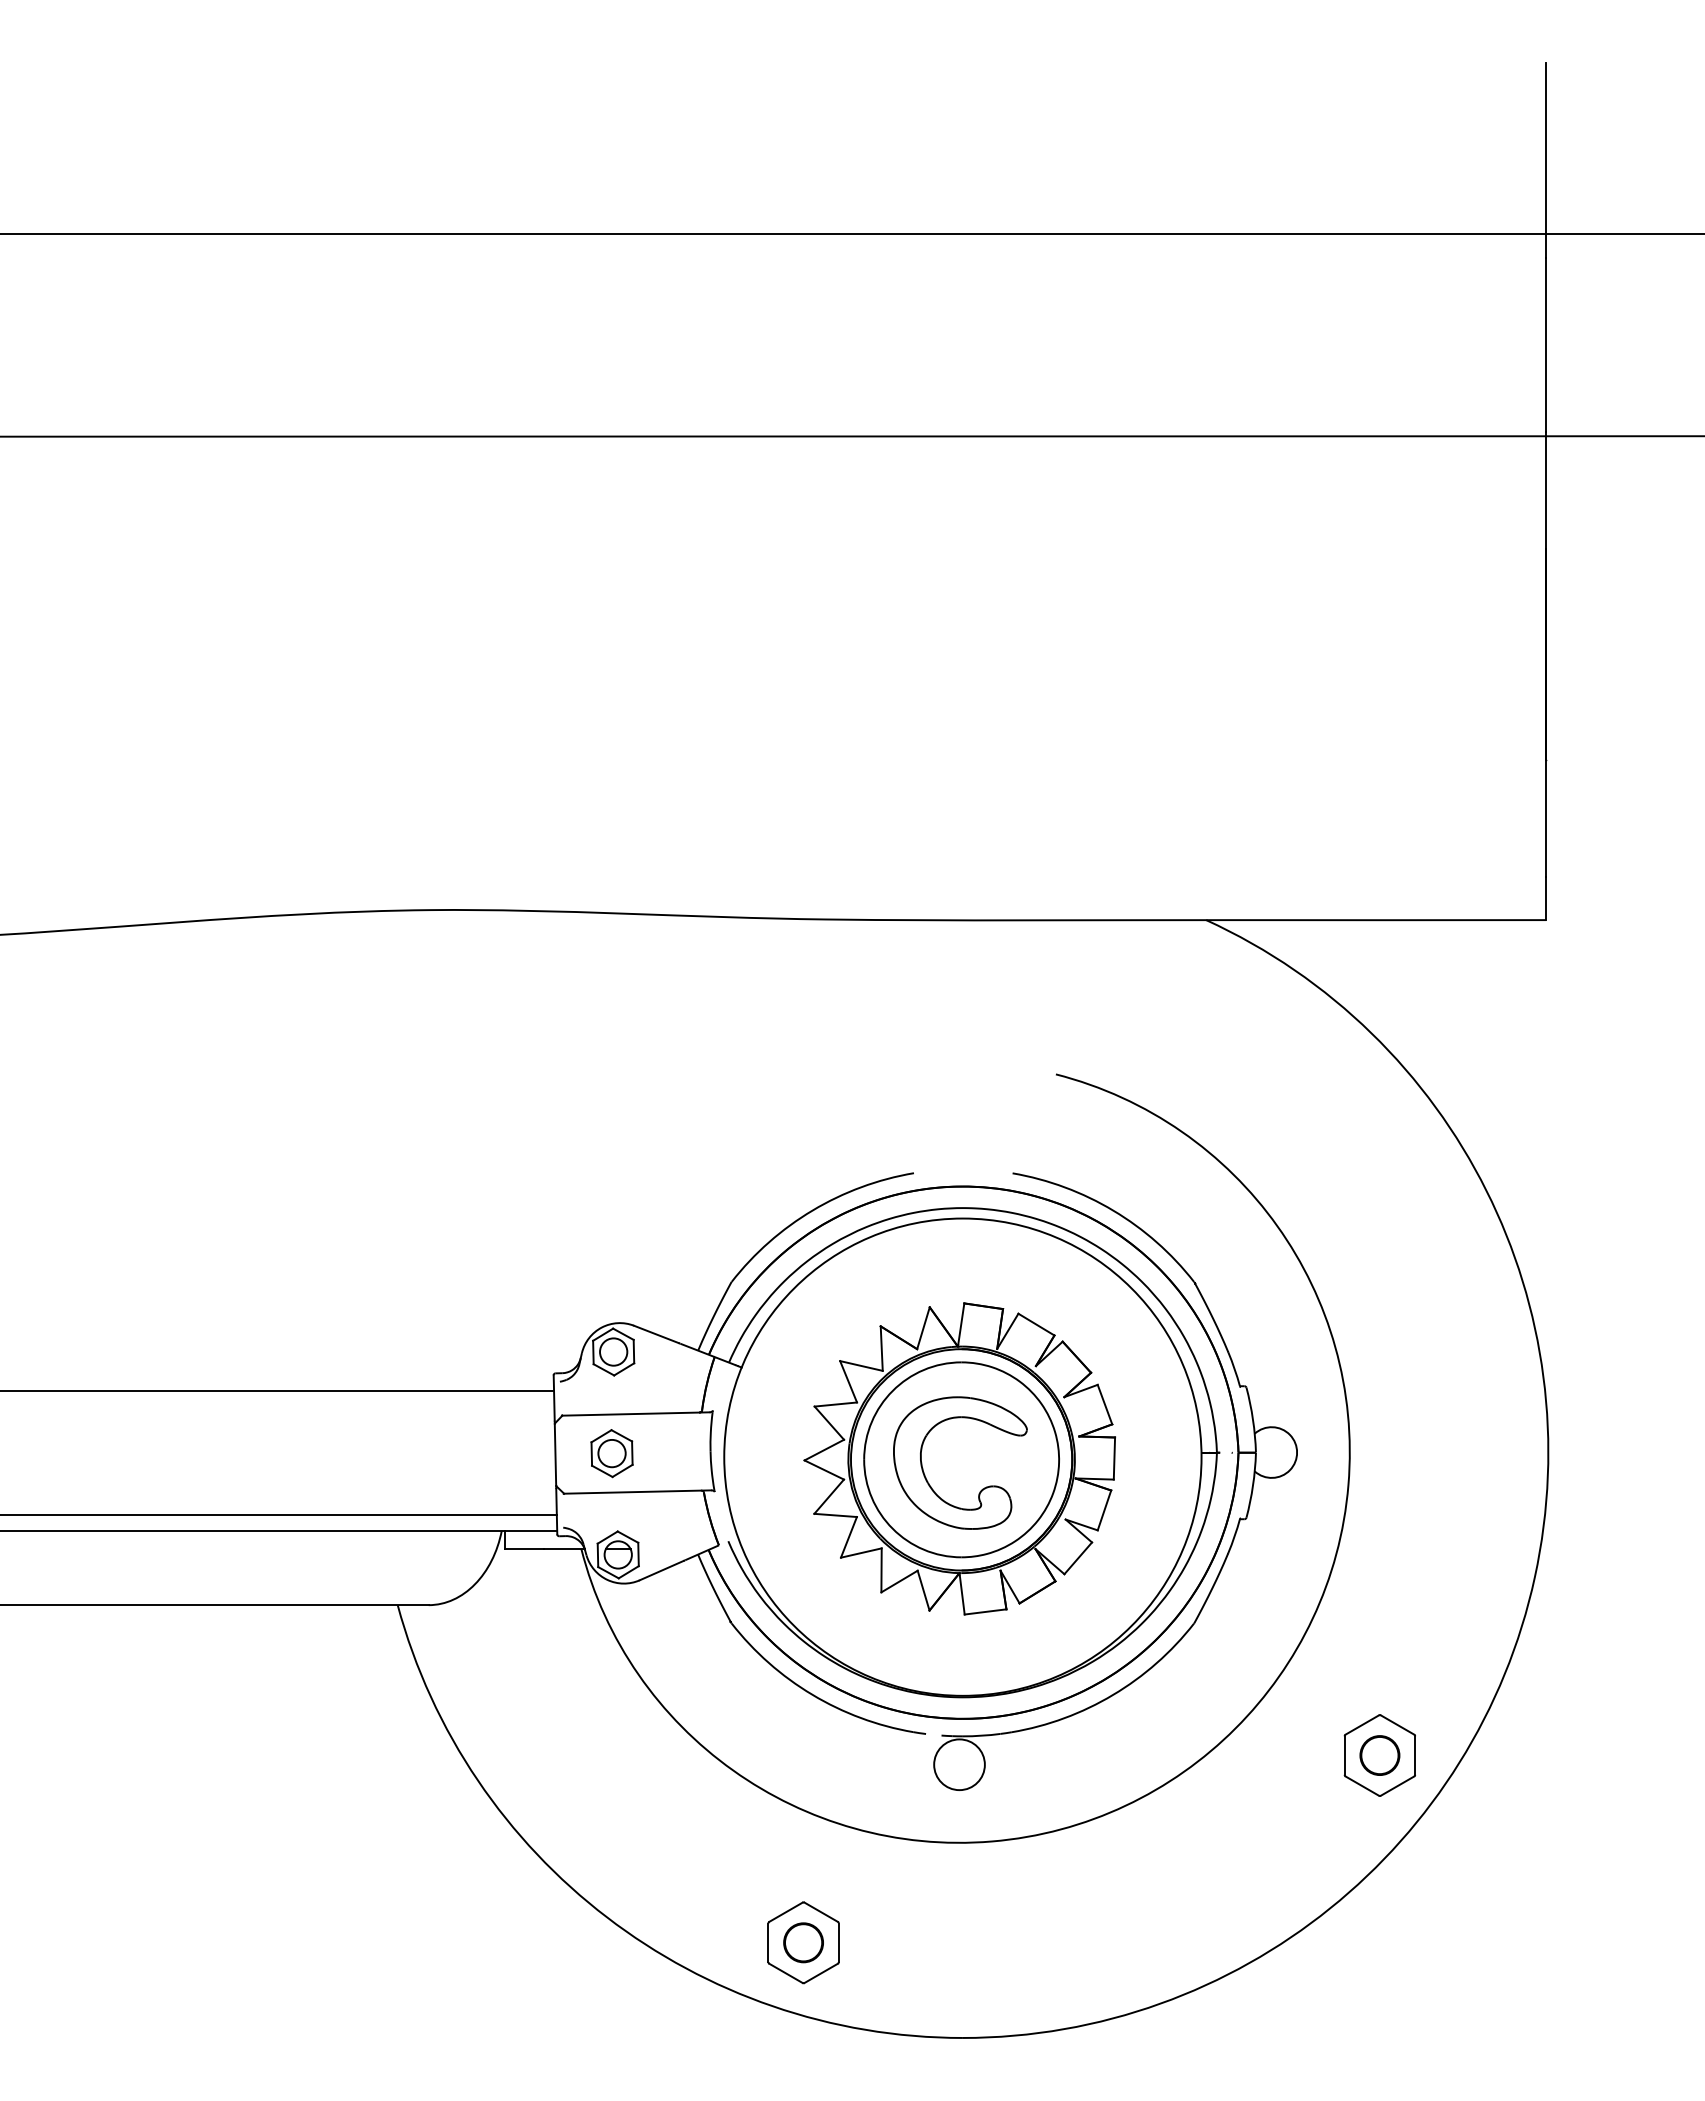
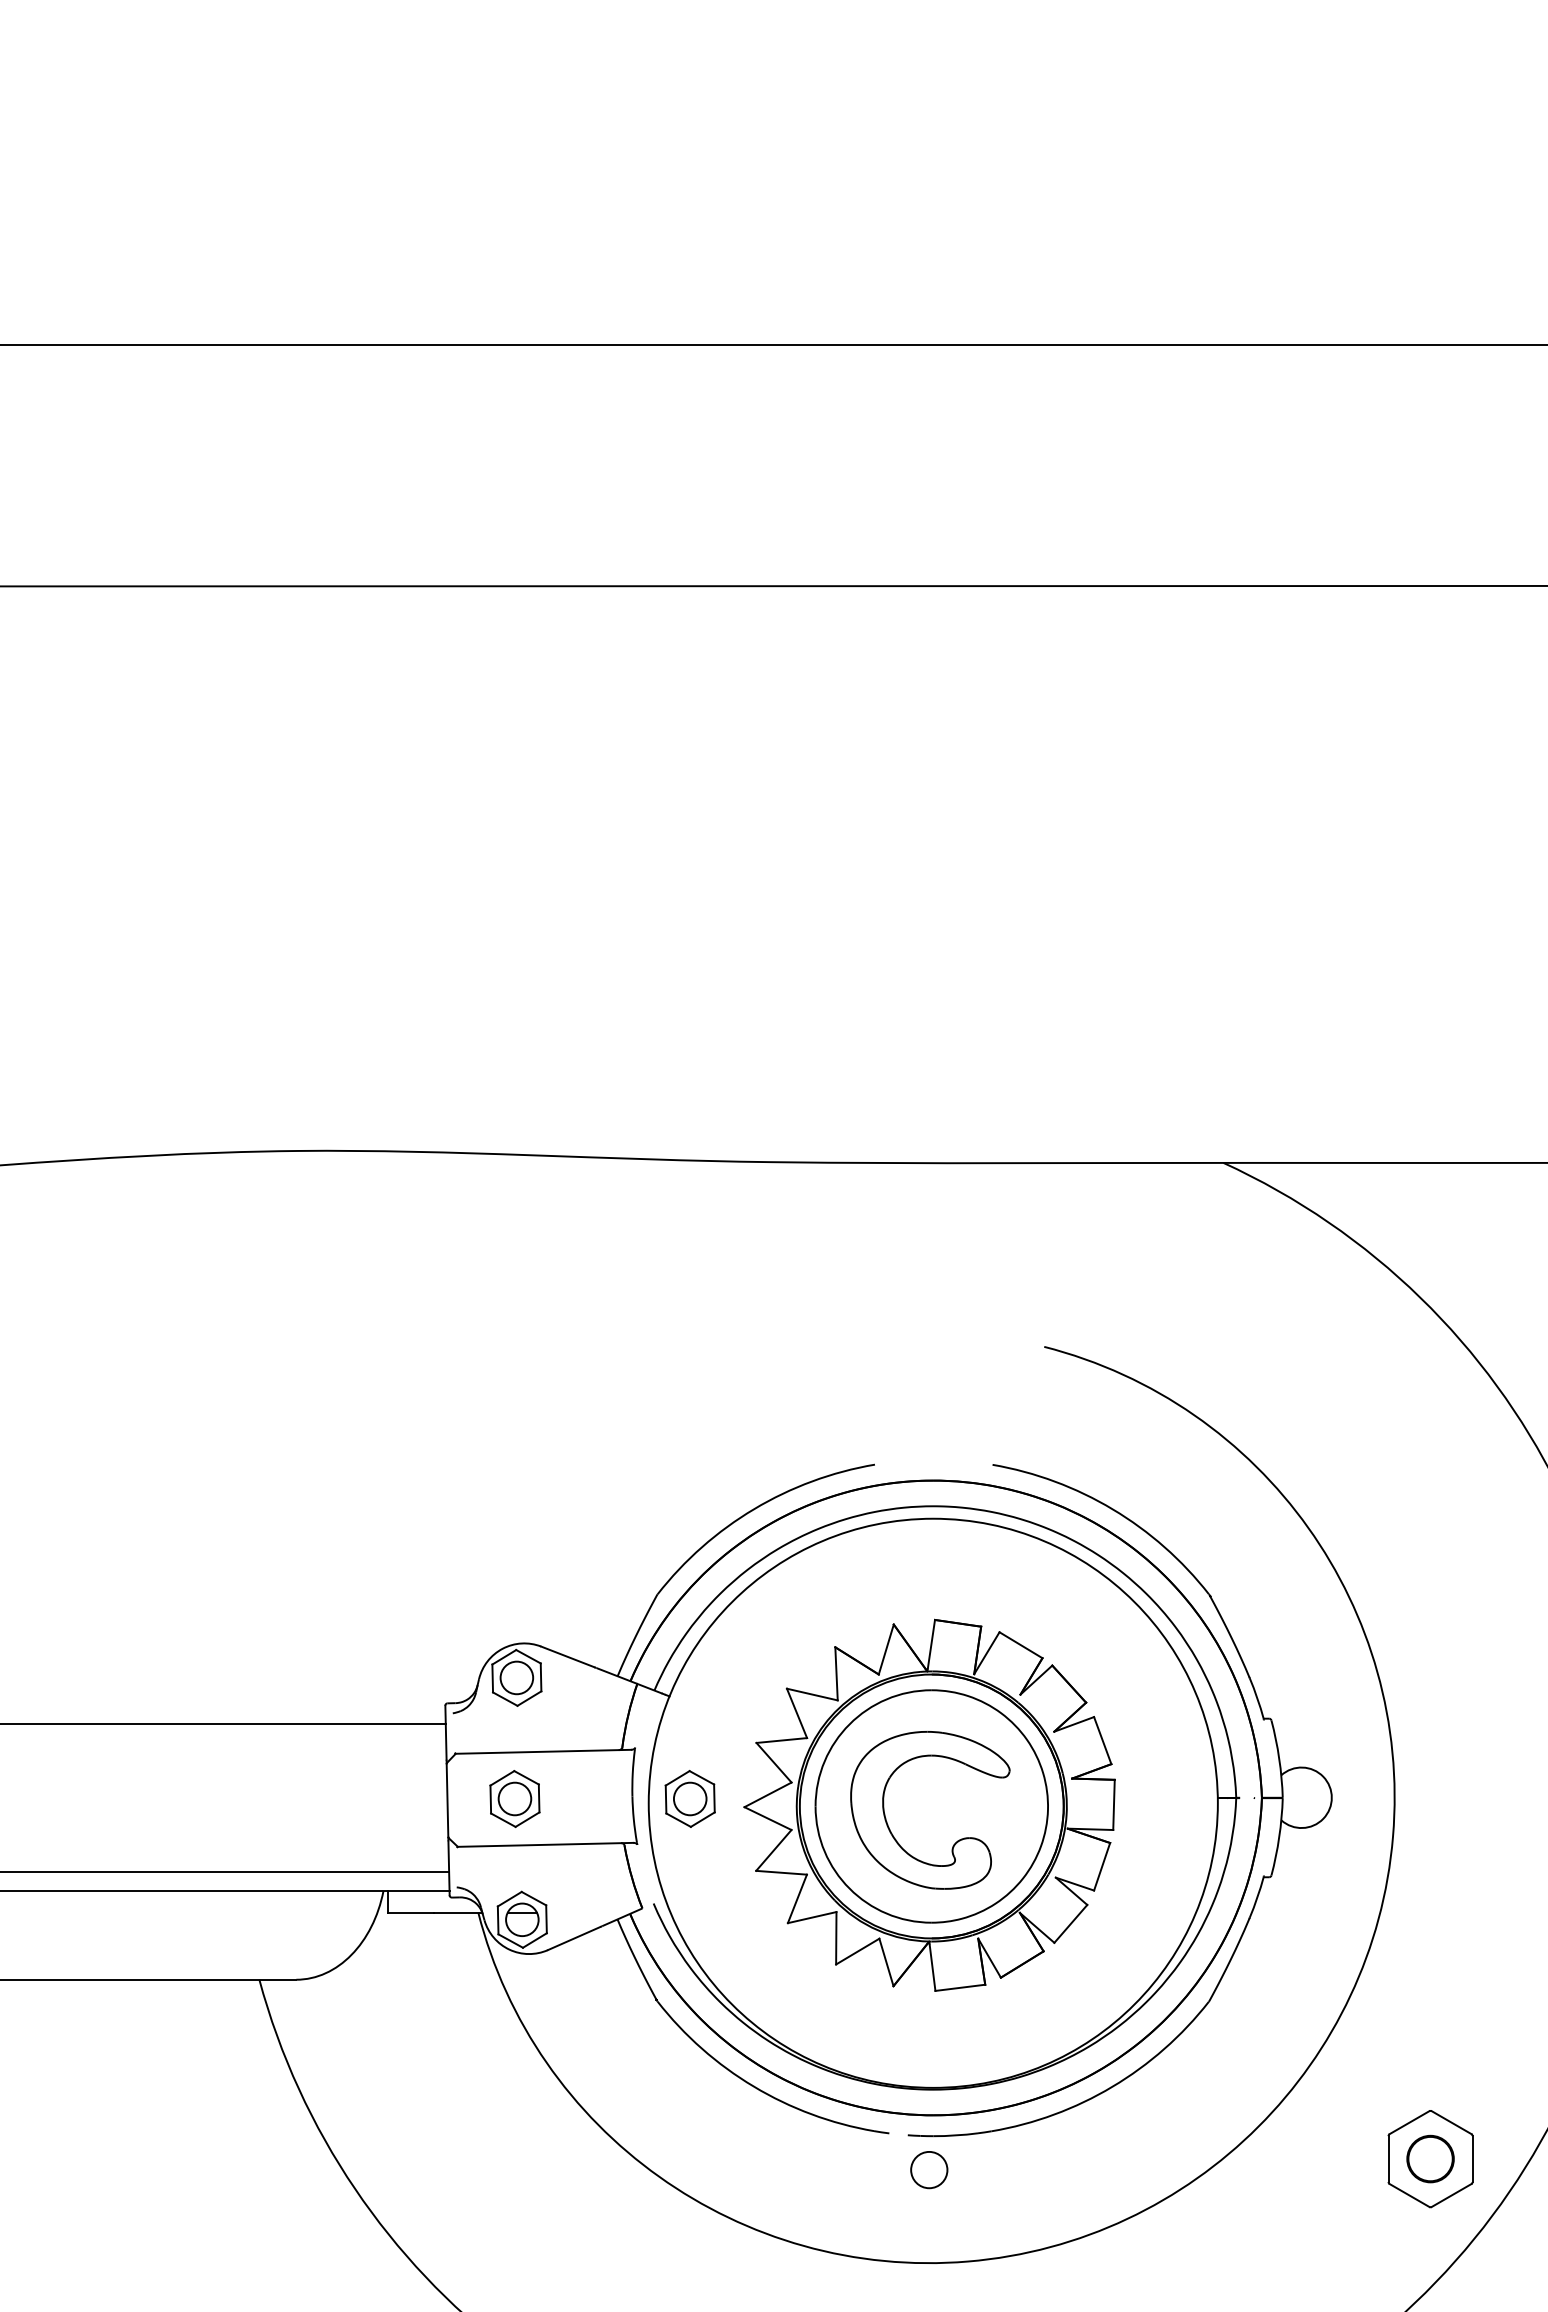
part: (758, 1453) -> (689, 1798), added
circle: (959, 1764) -> (929, 2169), size x0.6

